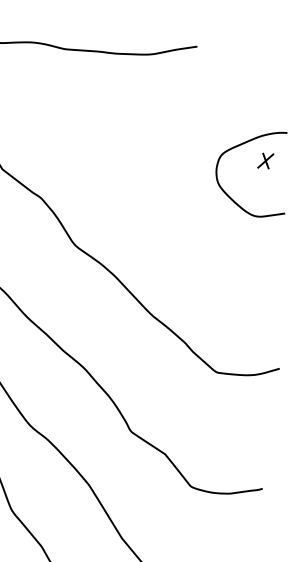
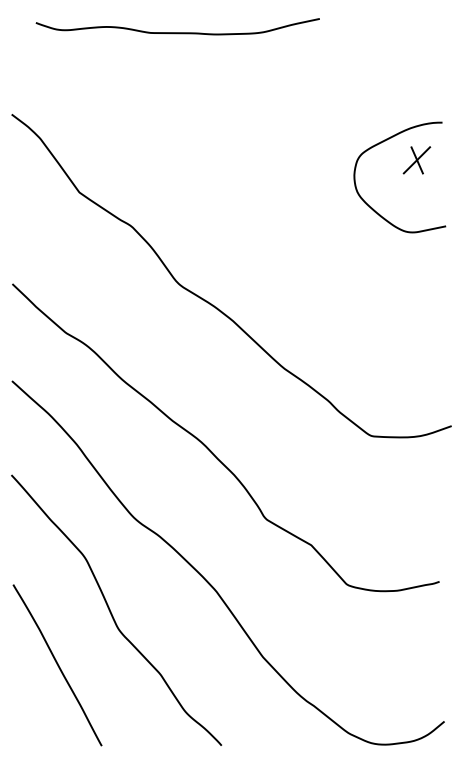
part: (265, 161) -> (416, 160), size x1.43

